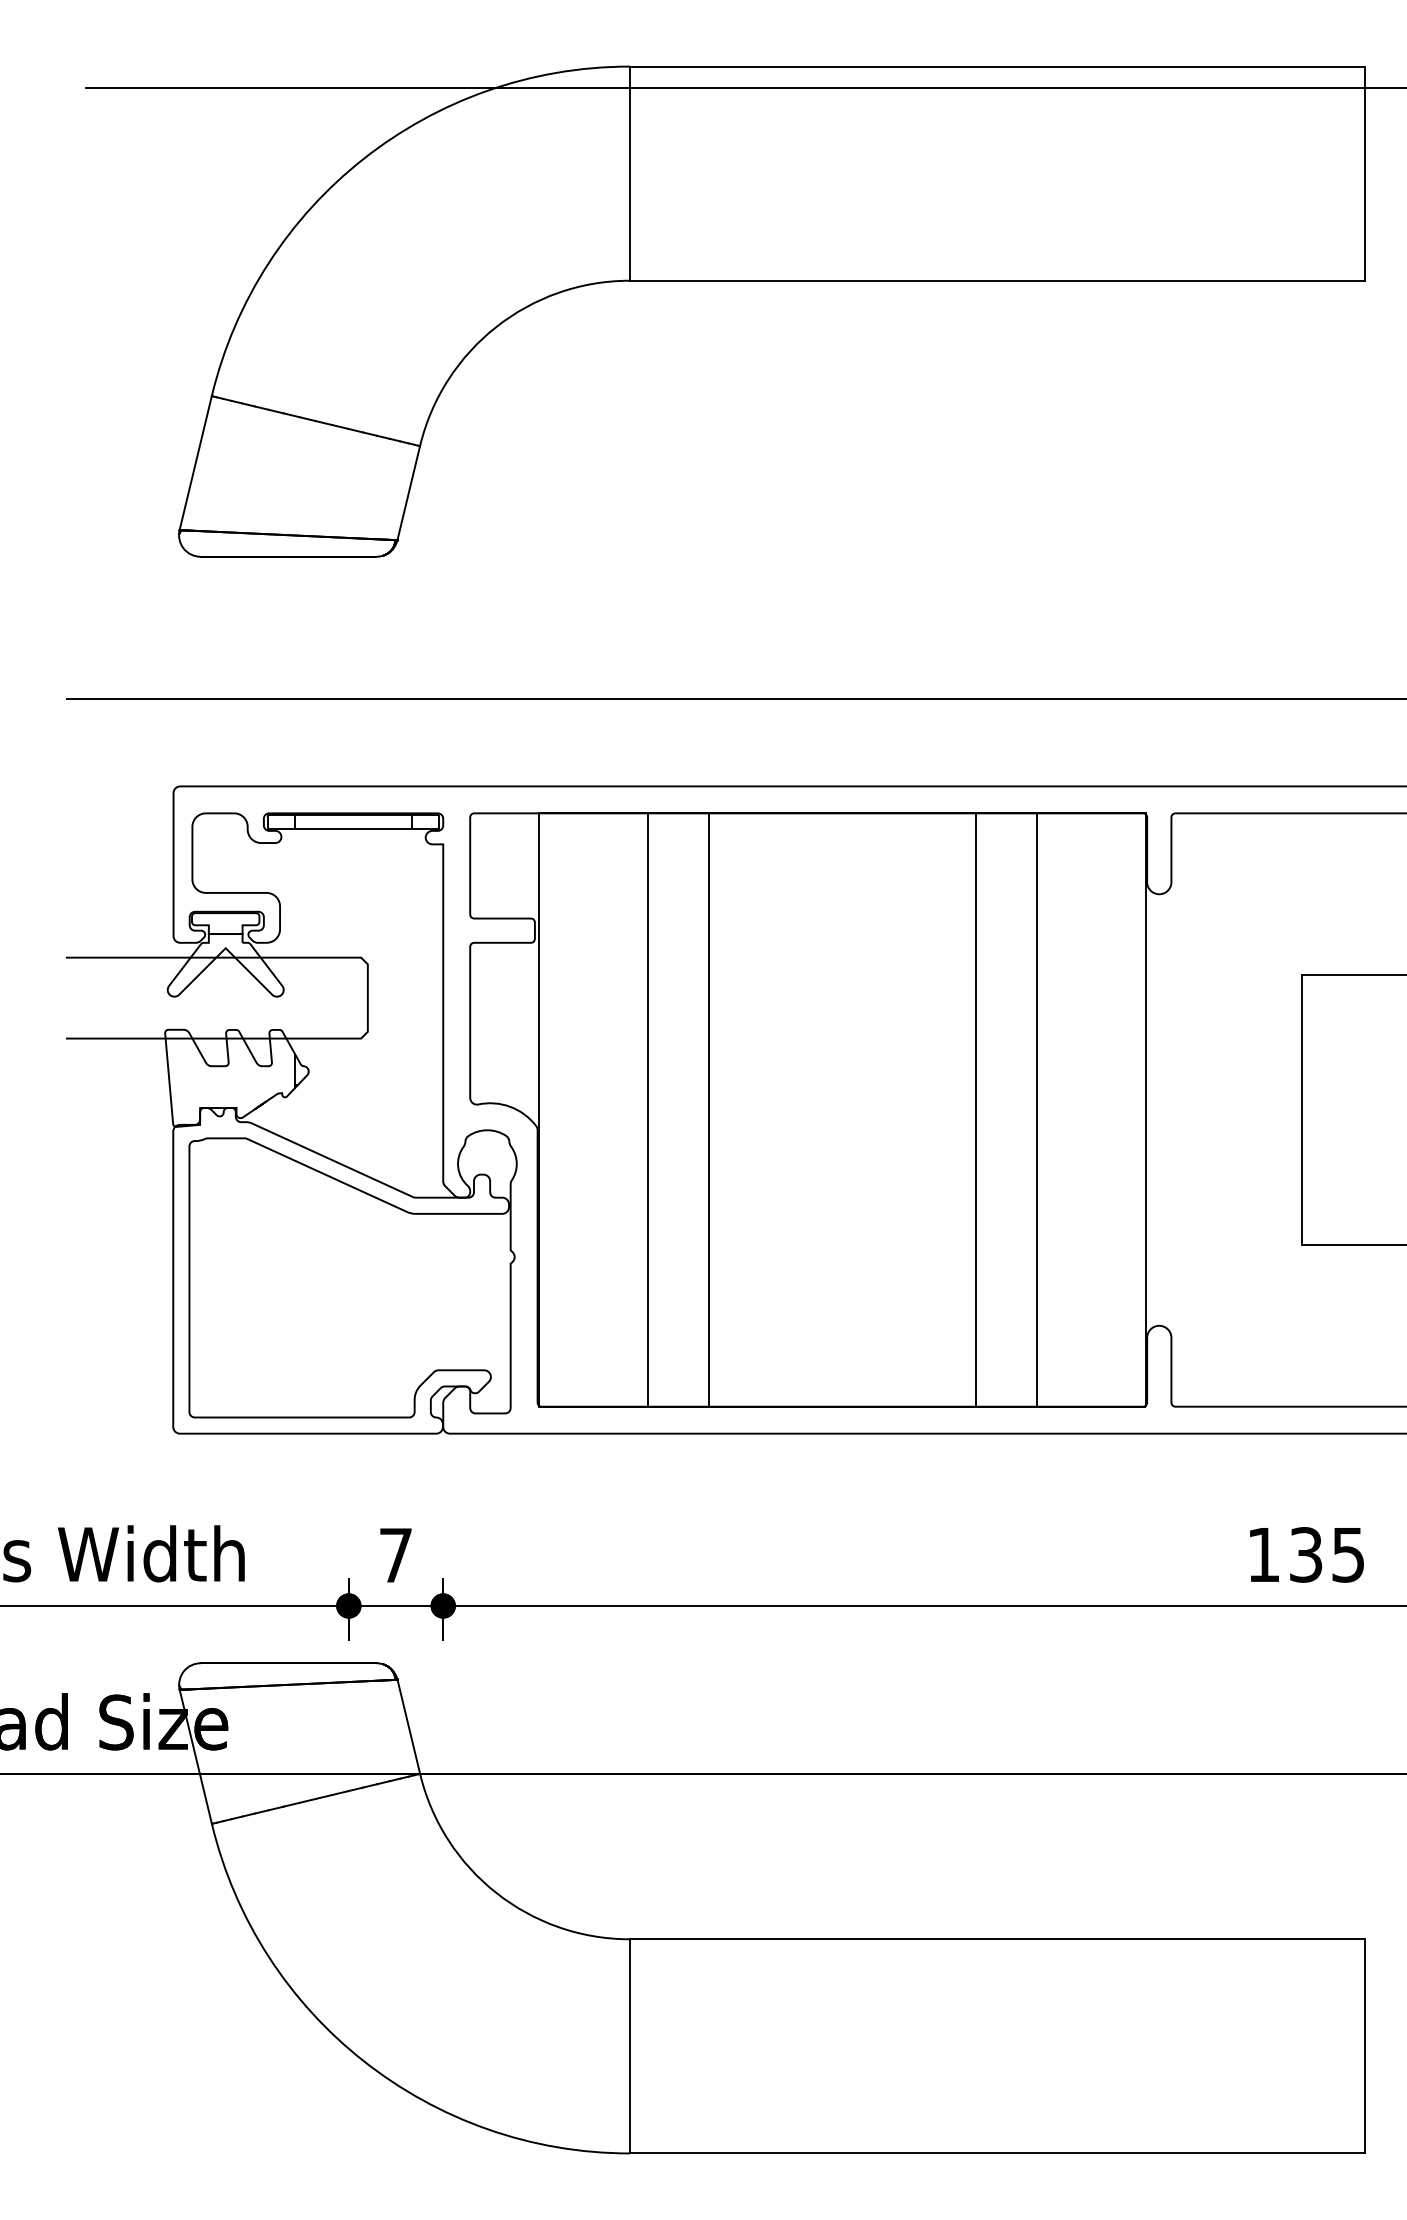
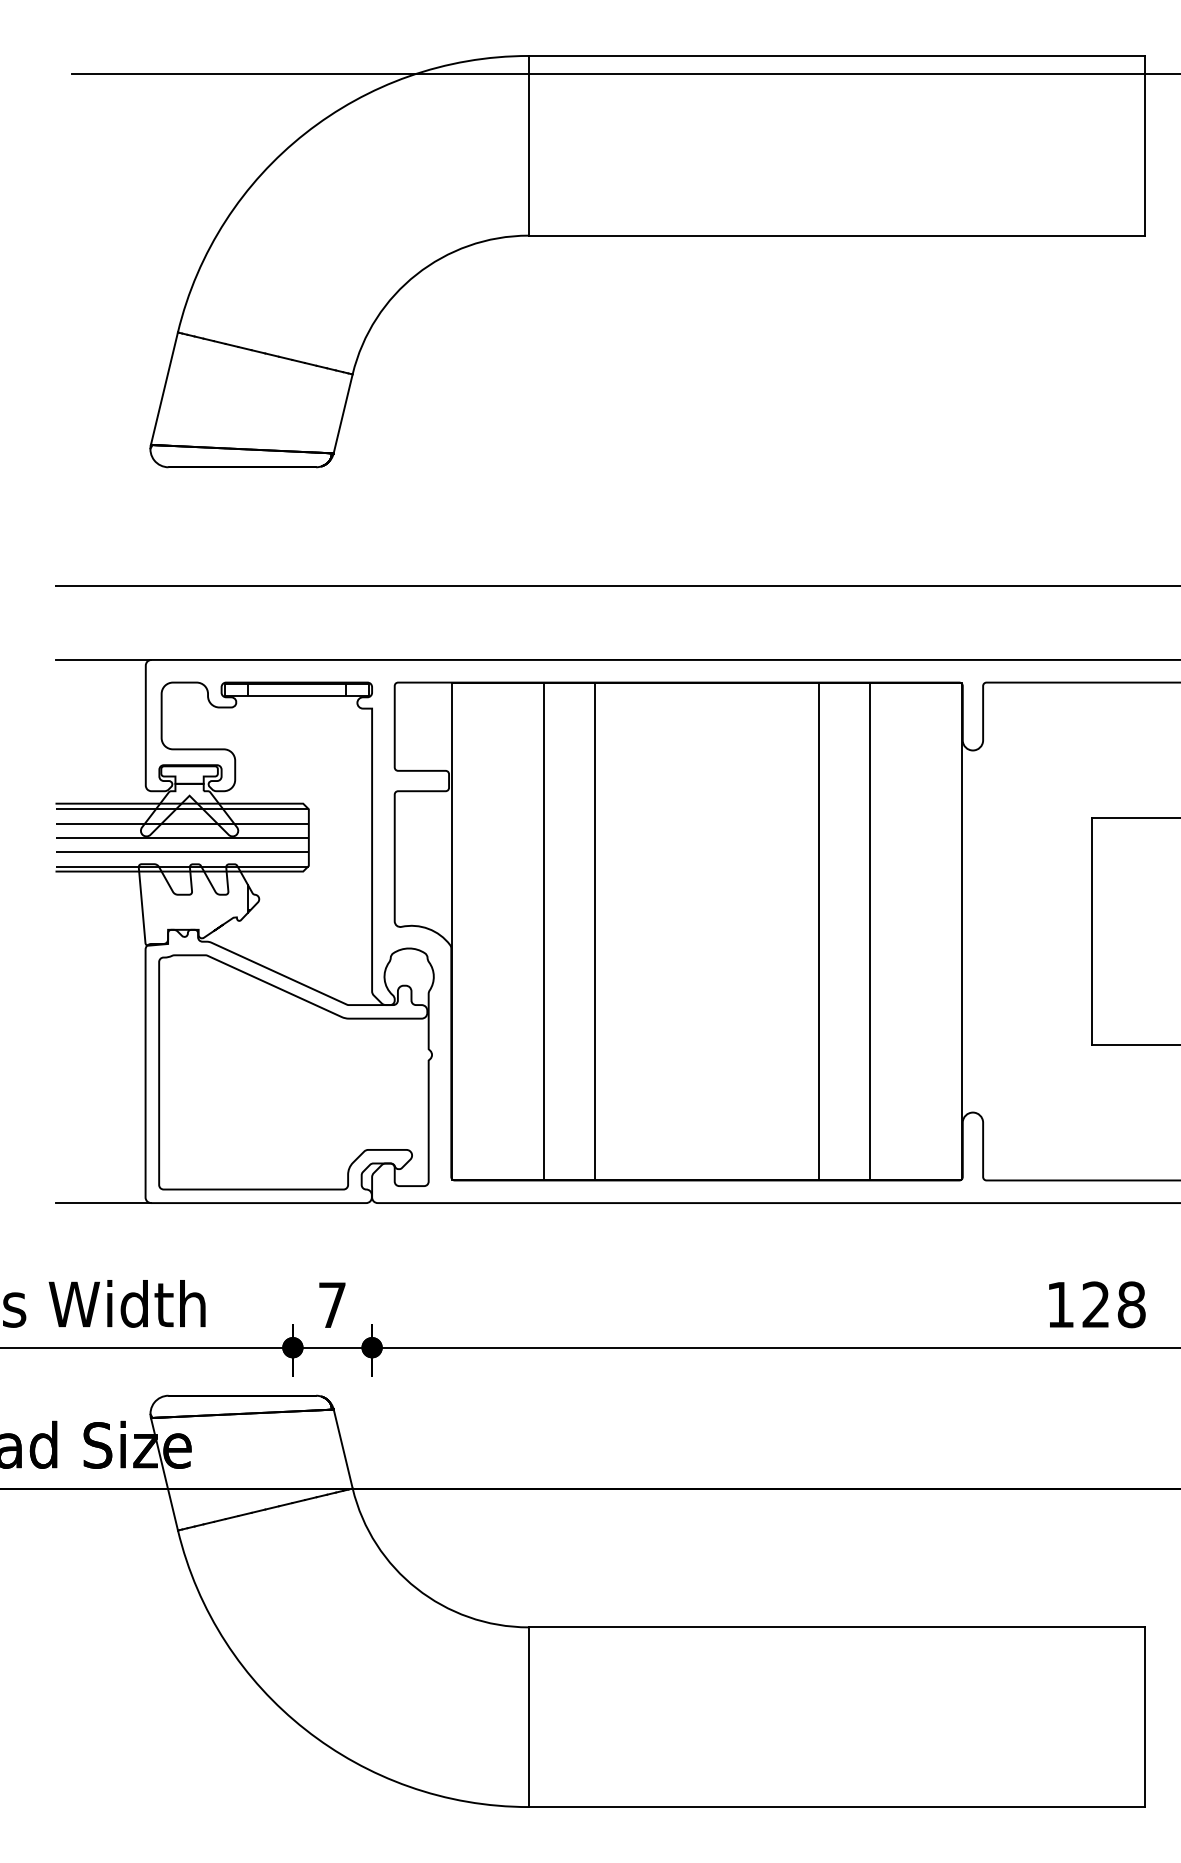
line: (122, 786) -> (102, 660), added
hatch: (216, 998) -> (181, 837), added
line: (122, 1433) -> (102, 1202), added
text: (1327, 1554) -> (1114, 1304), 135 -> 128

